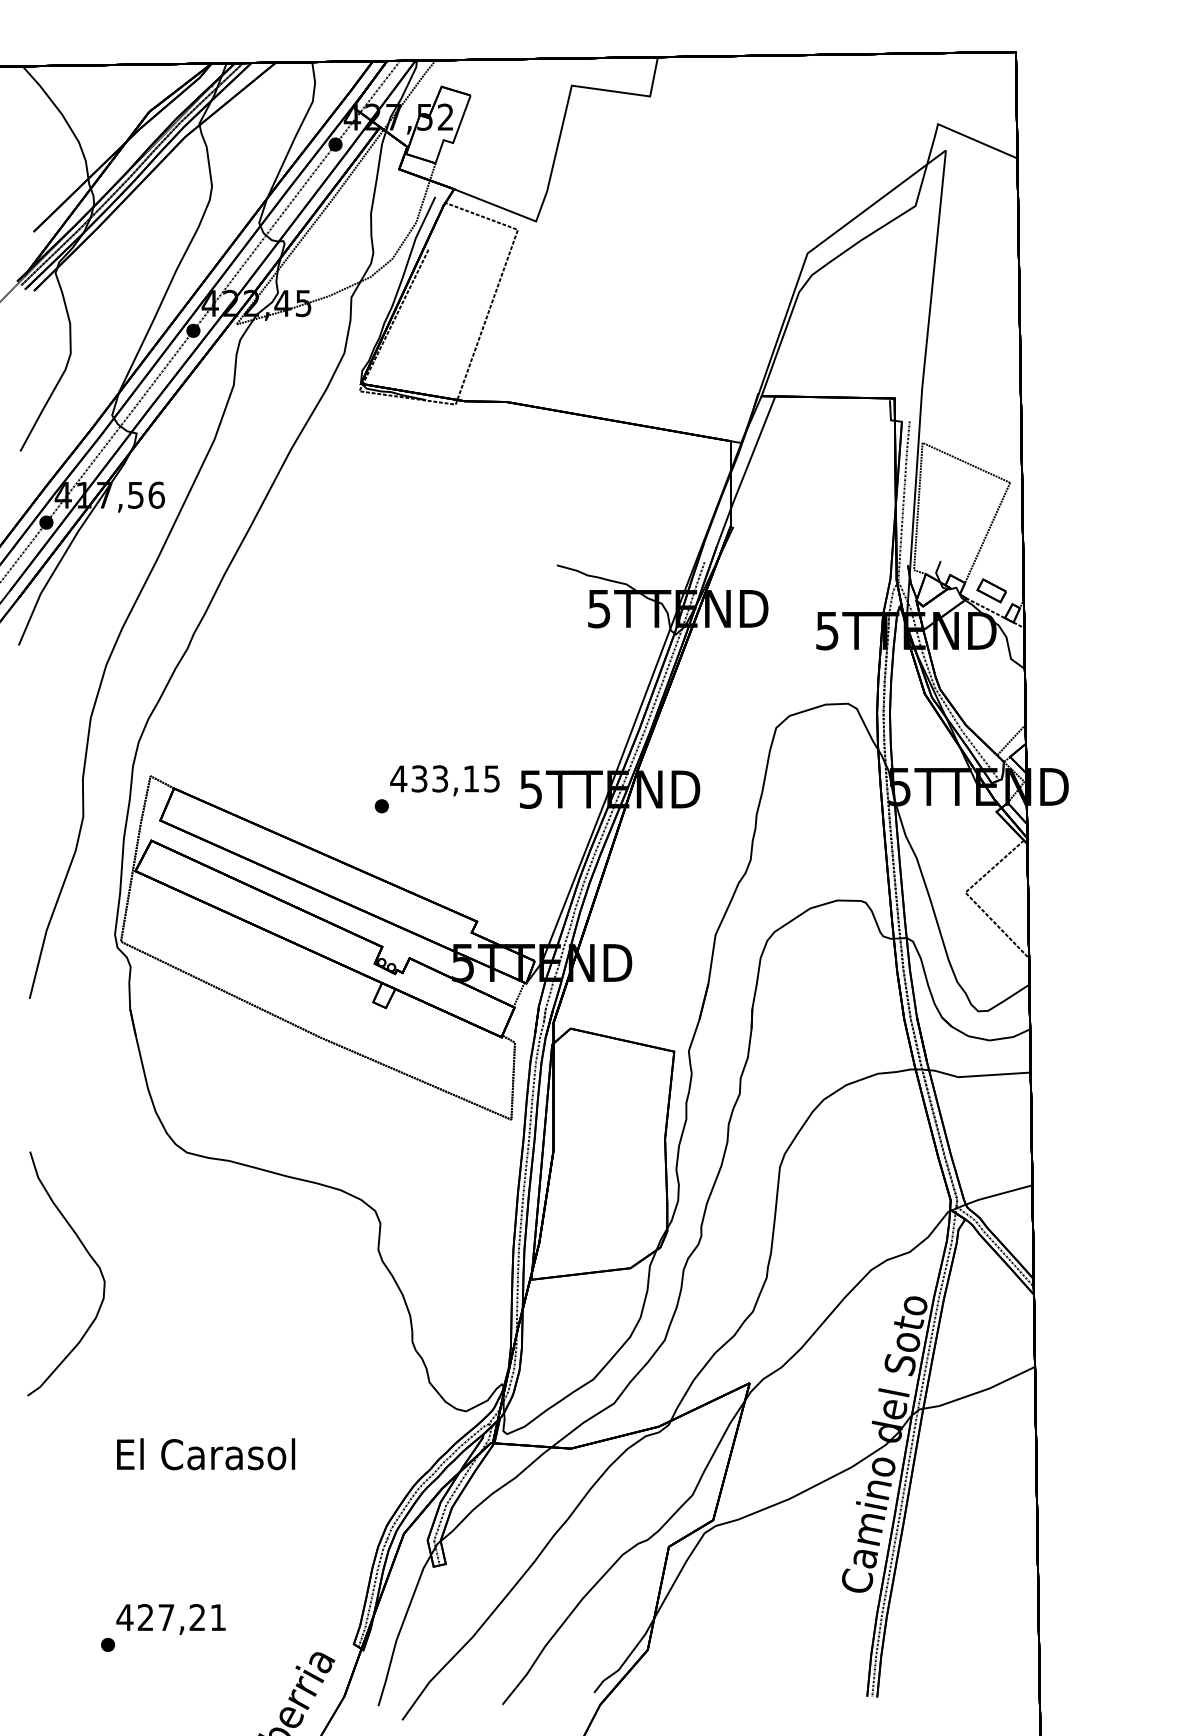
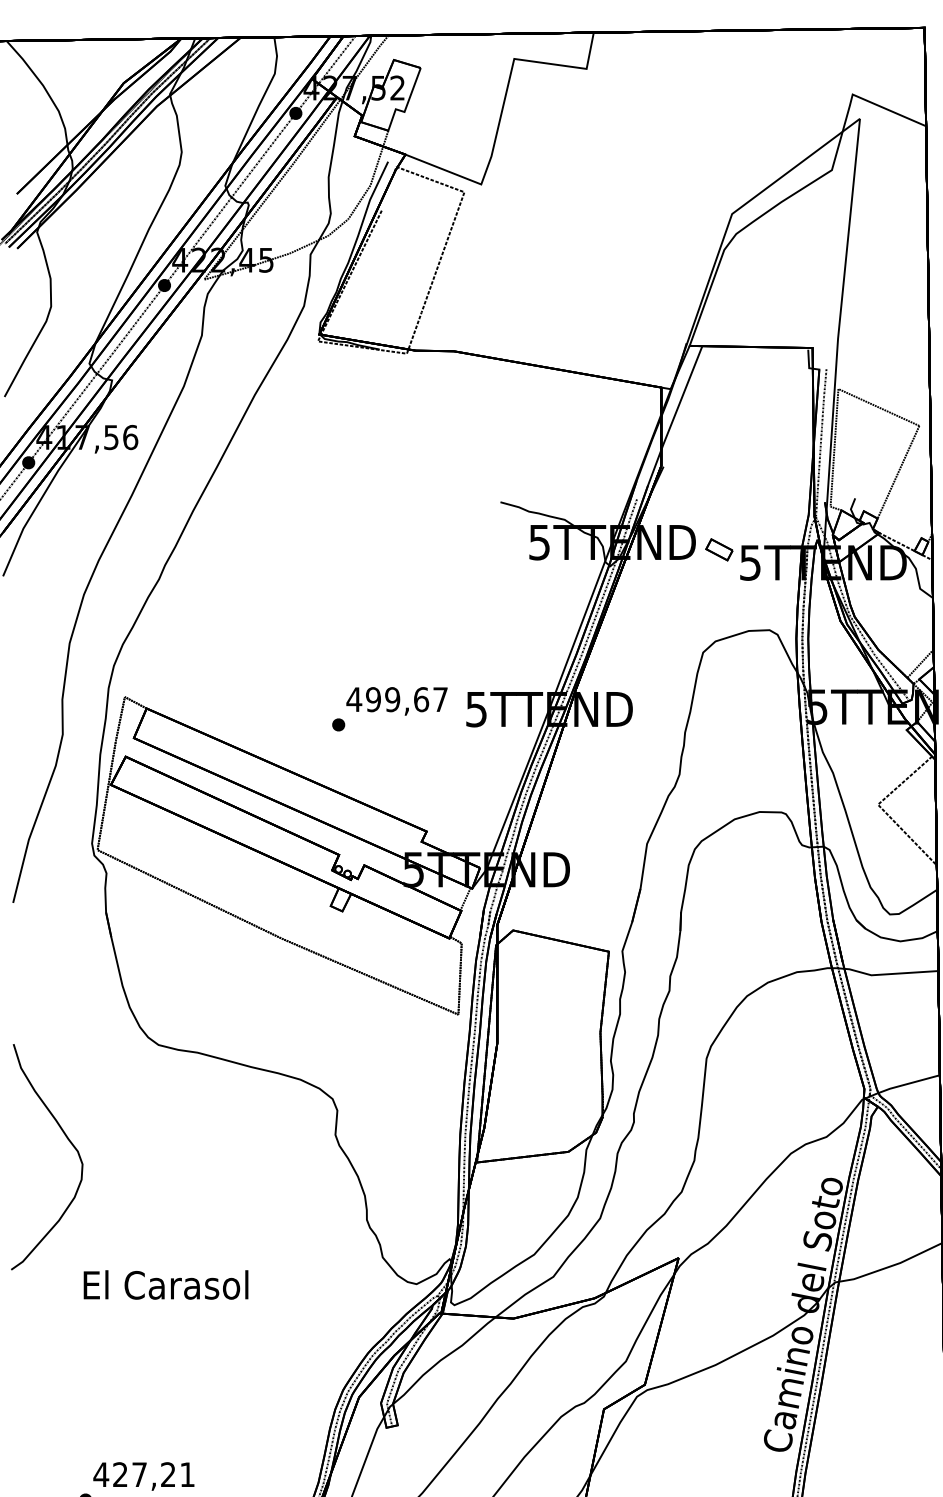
part: (991, 590) -> (719, 549), moved
text: (455, 778) -> (406, 699), 433,15 -> 499,67
text: (206, 1454) -> (166, 1285), moved

